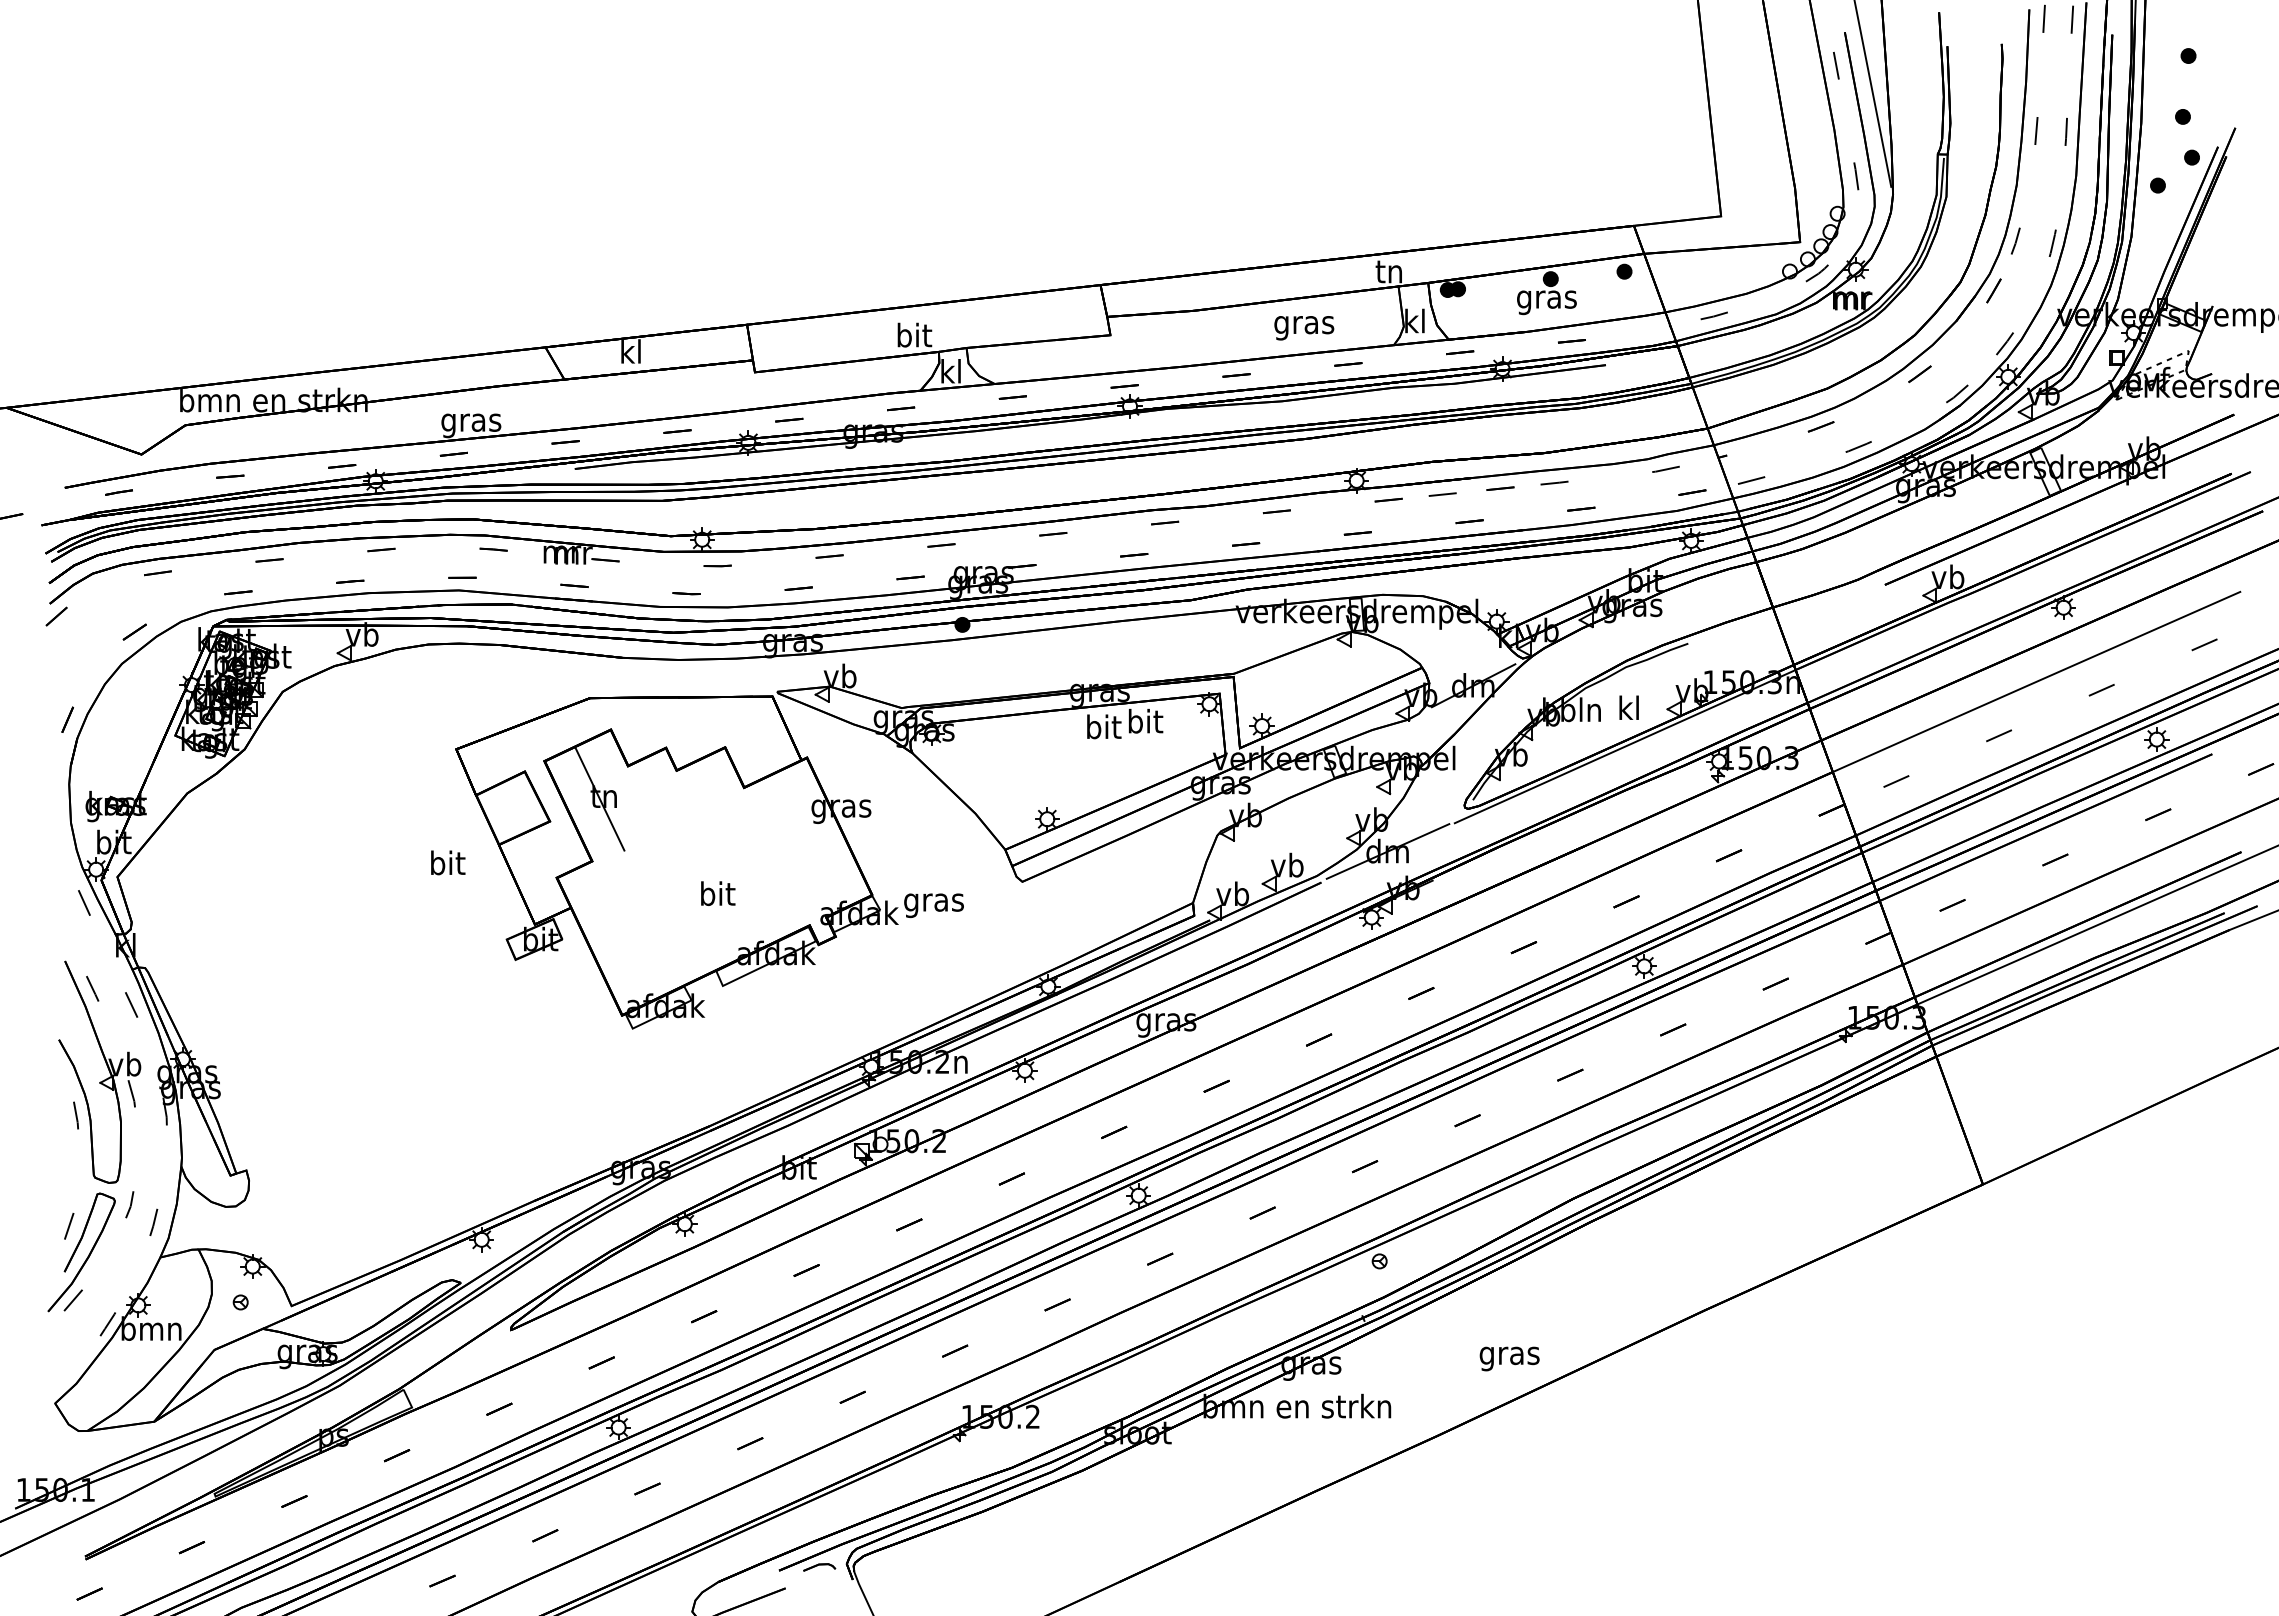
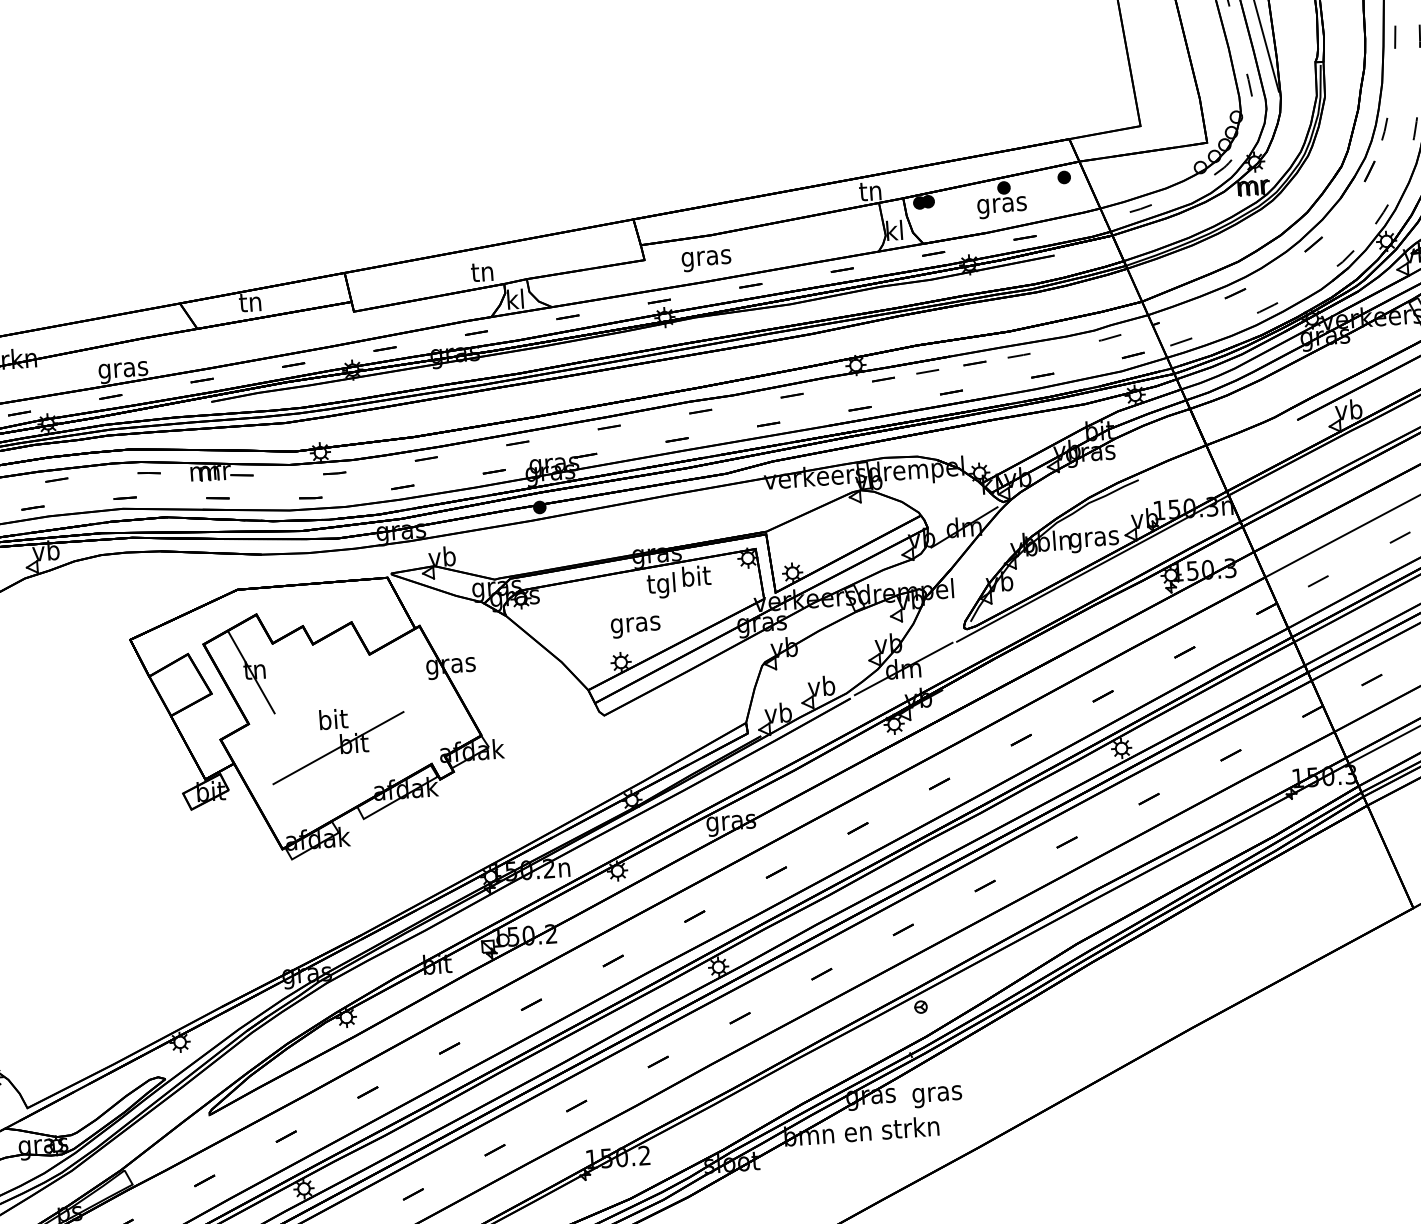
text: (1304, 328) -> (706, 260), moved
text: (914, 334) -> (483, 271), bit -> tn
text: (630, 351) -> (250, 301), kl -> tn
text: (1629, 710) -> (1094, 538), kl -> gras
text: (1103, 729) -> (662, 585), bit -> tgl
text: (448, 862) -> (333, 718), moved
line: (698, 898) -> (338, 748), added
text: (933, 905) -> (635, 626), moved
text: (1509, 1358) -> (937, 1096), moved

